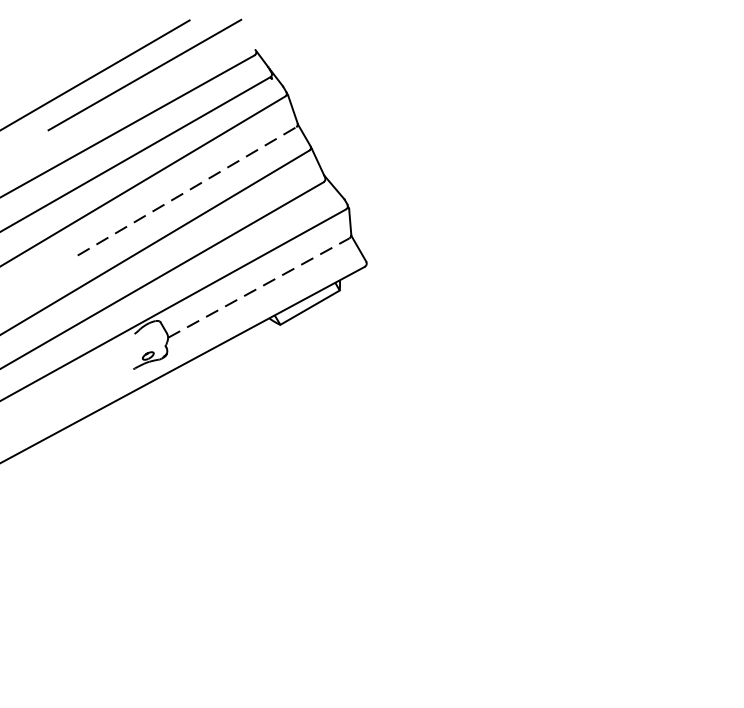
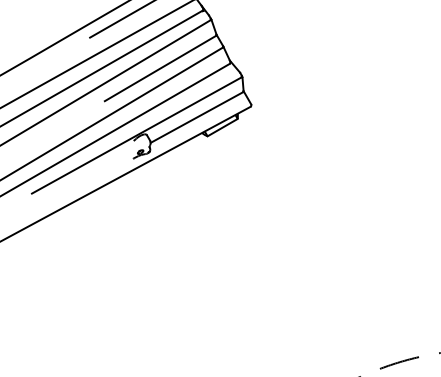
line: (187, 191) -> (160, 68), dashed -> solid
line: (260, 287) -> (197, 117), dashed -> solid

